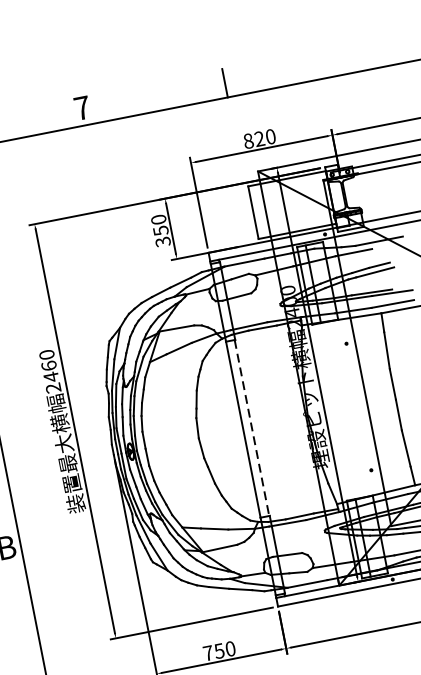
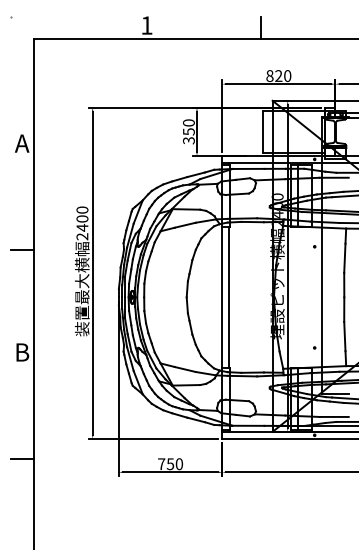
text: (81, 108) -> (146, 25), 7 -> 1
text: (49, 365) -> (82, 218), 2460 -> 2400
line: (252, 428) -> (229, 297), dashed -> solid

